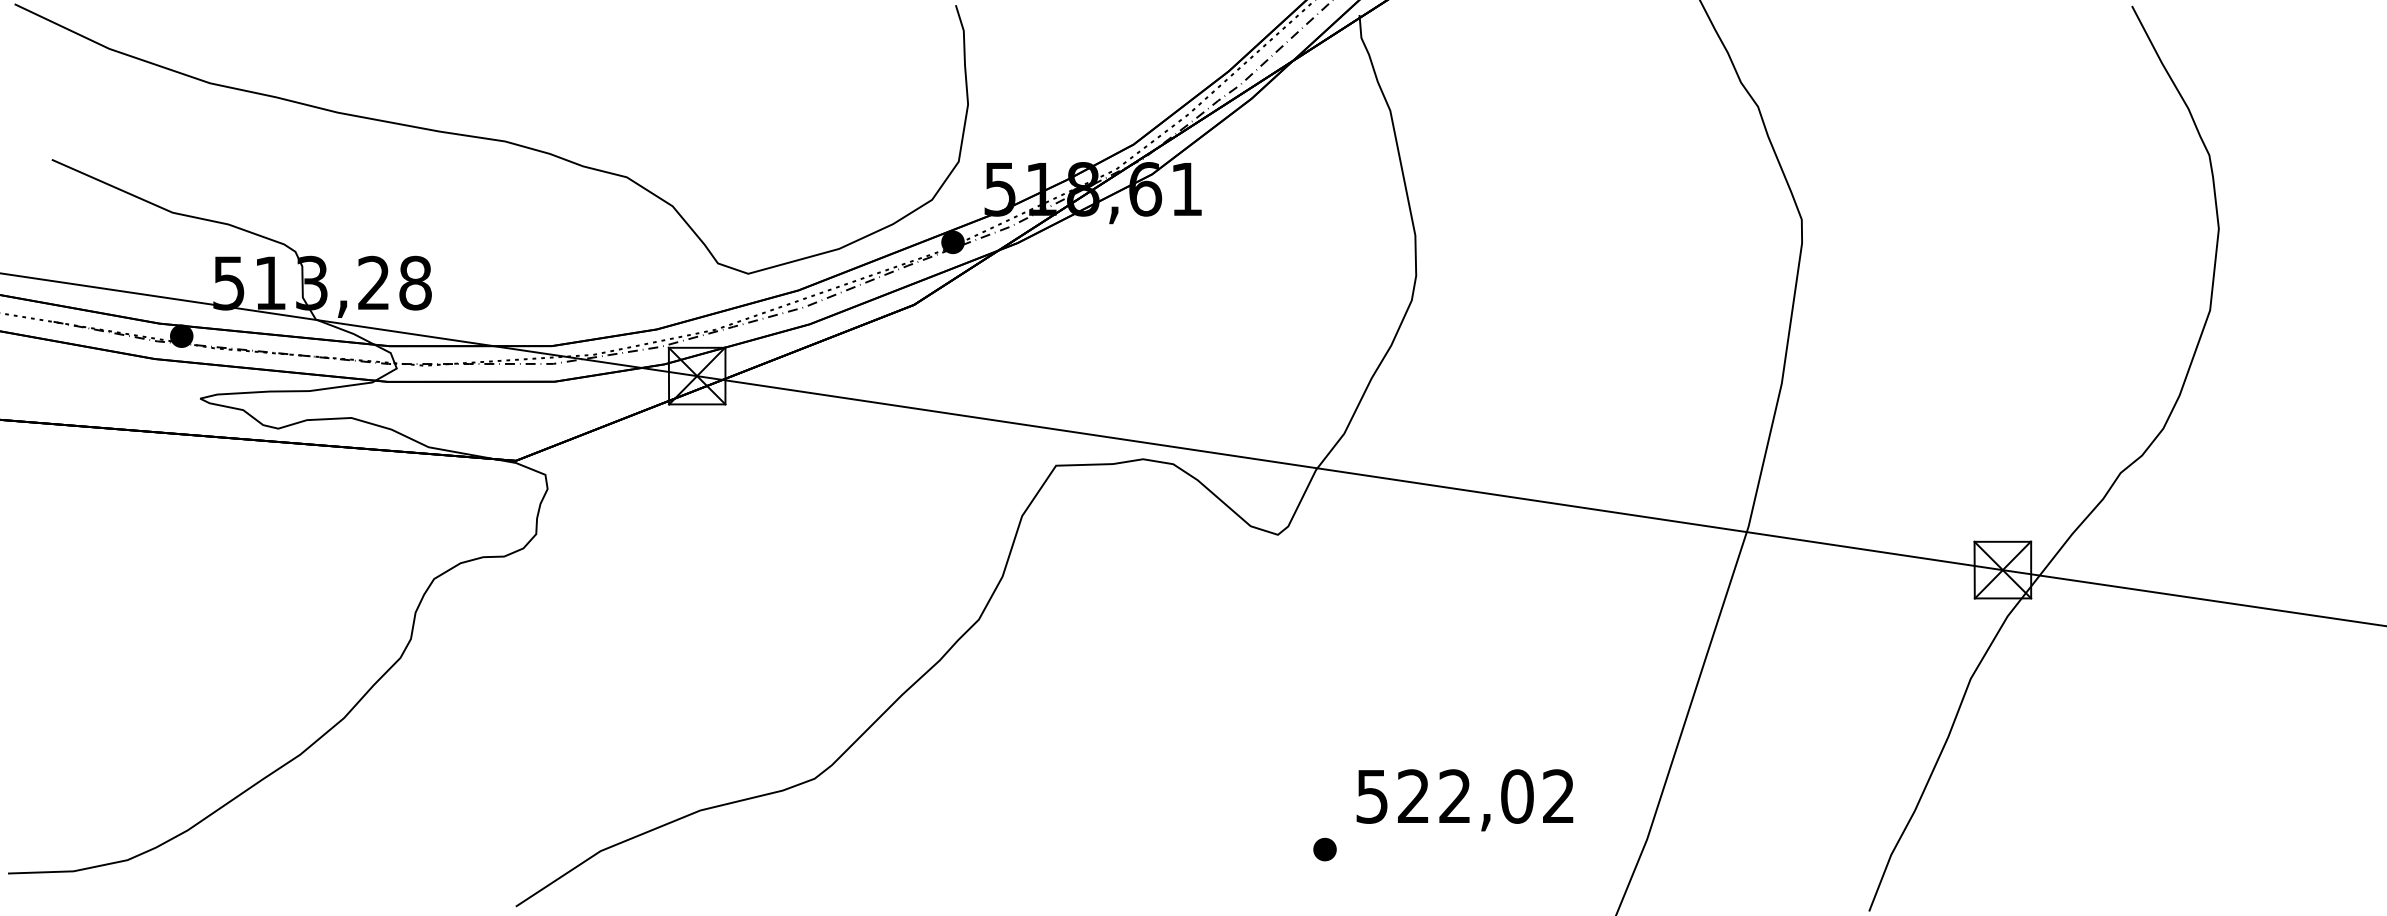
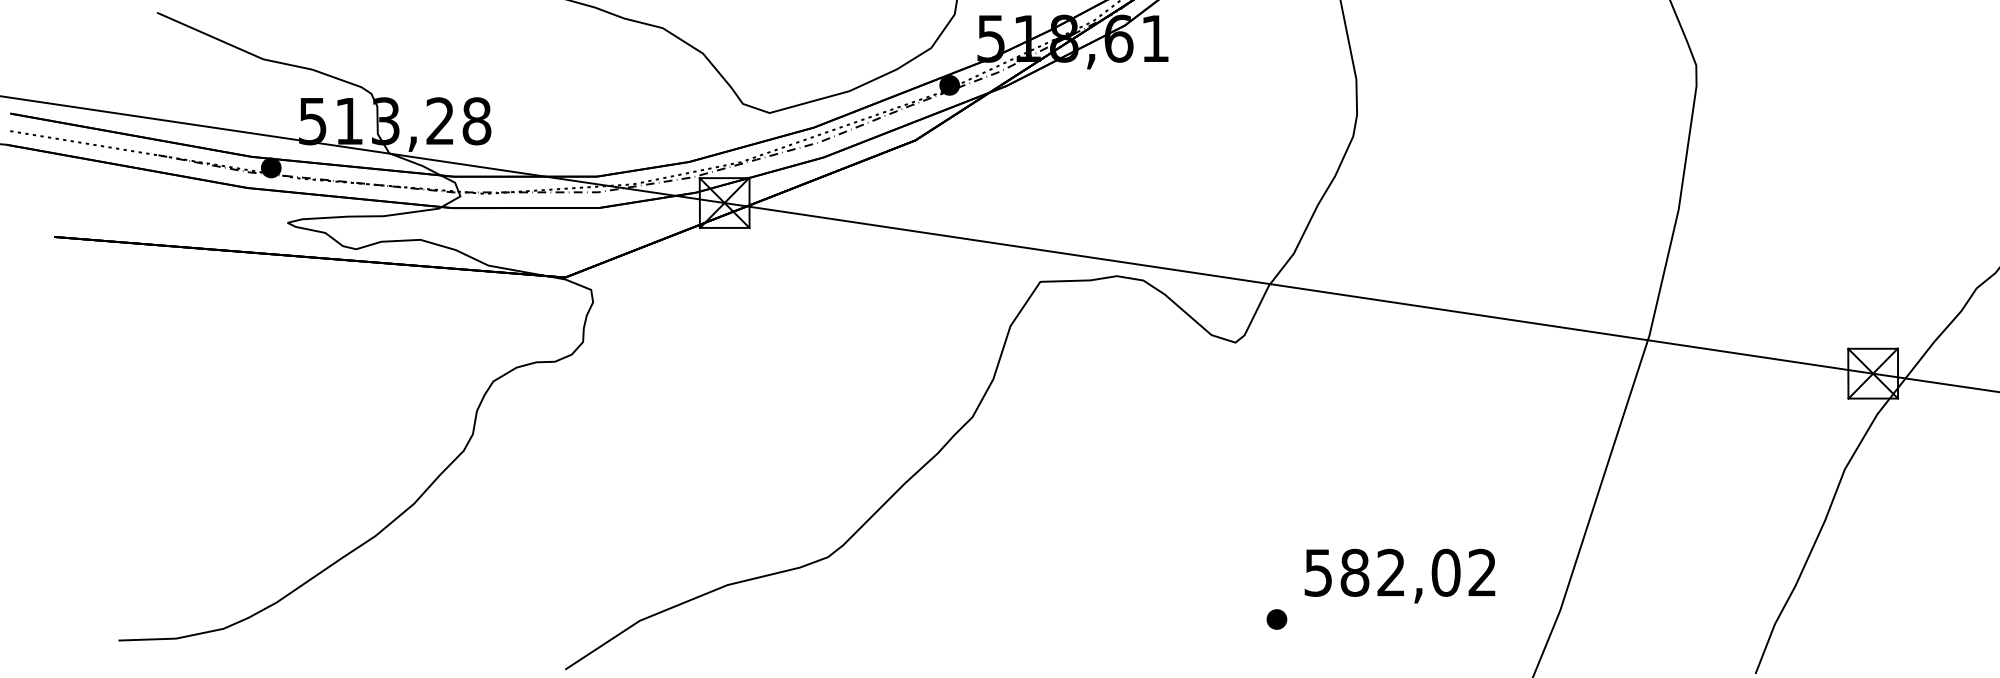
text: (1413, 796) -> (1354, 572), 522,02 -> 582,02

